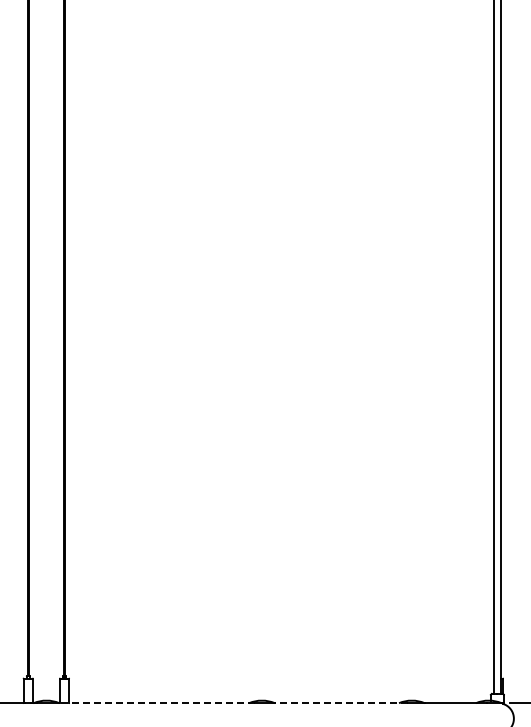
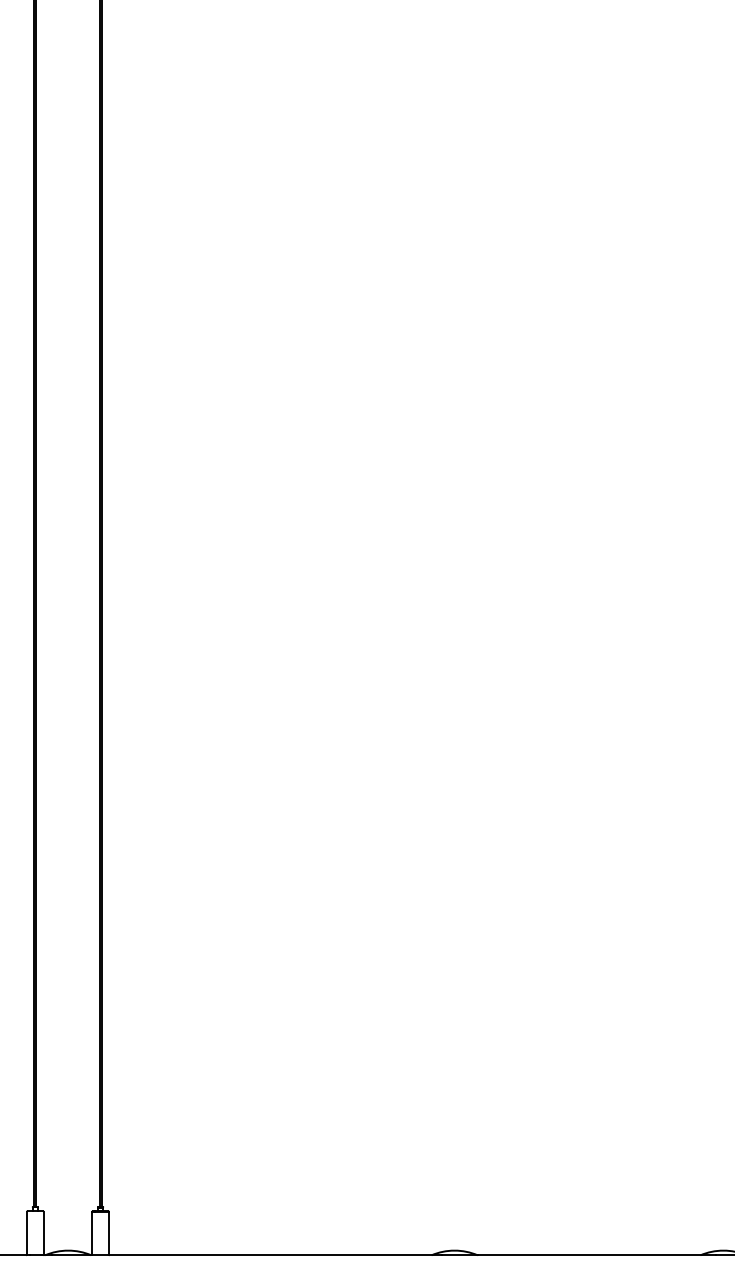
line: (157, 703) -> (267, 1255), dashed -> solid
line: (340, 703) -> (595, 1255), dashed -> solid

